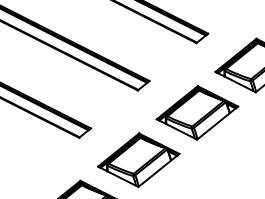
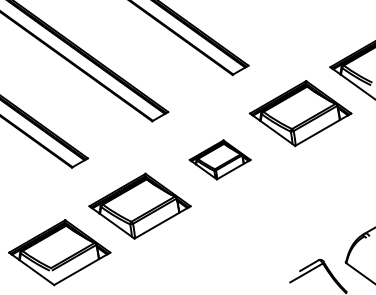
part: (196, 112) -> (219, 159), size x0.6

